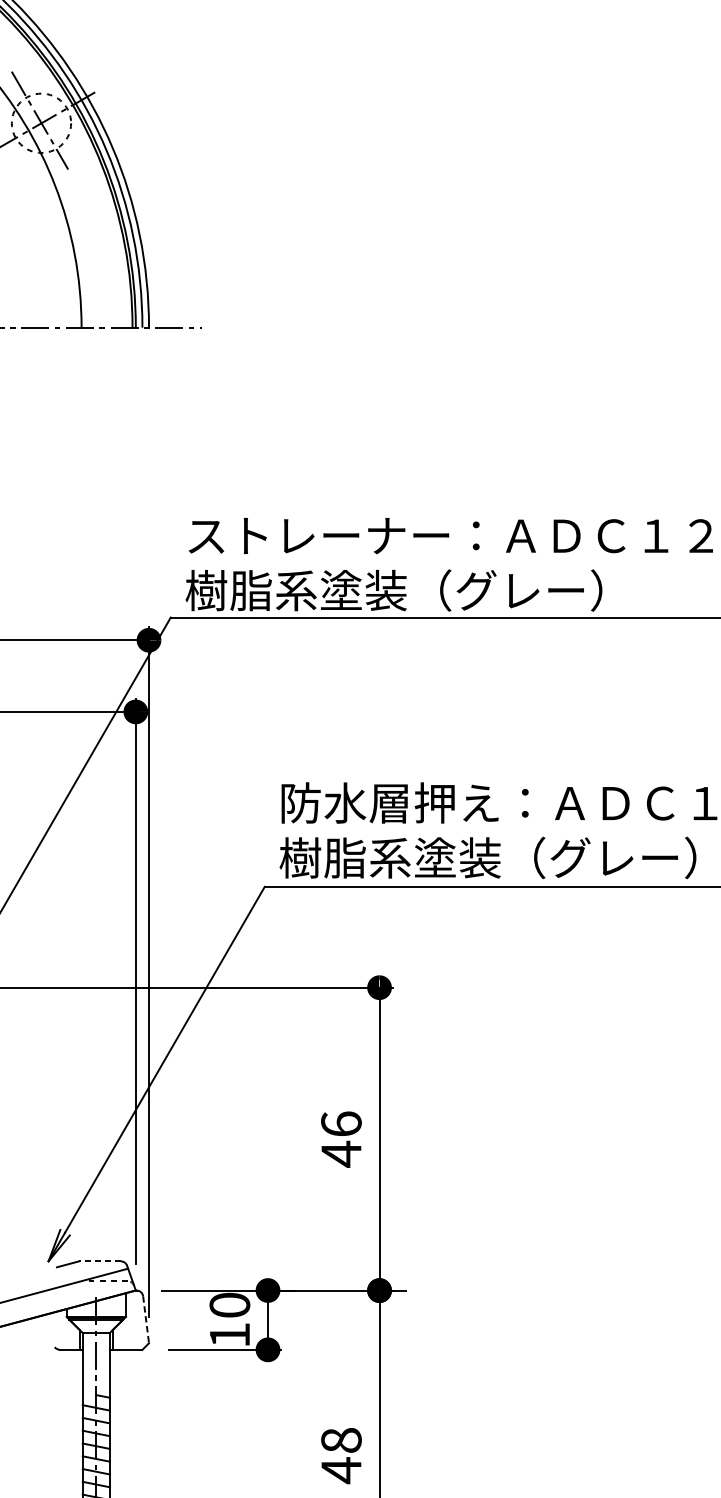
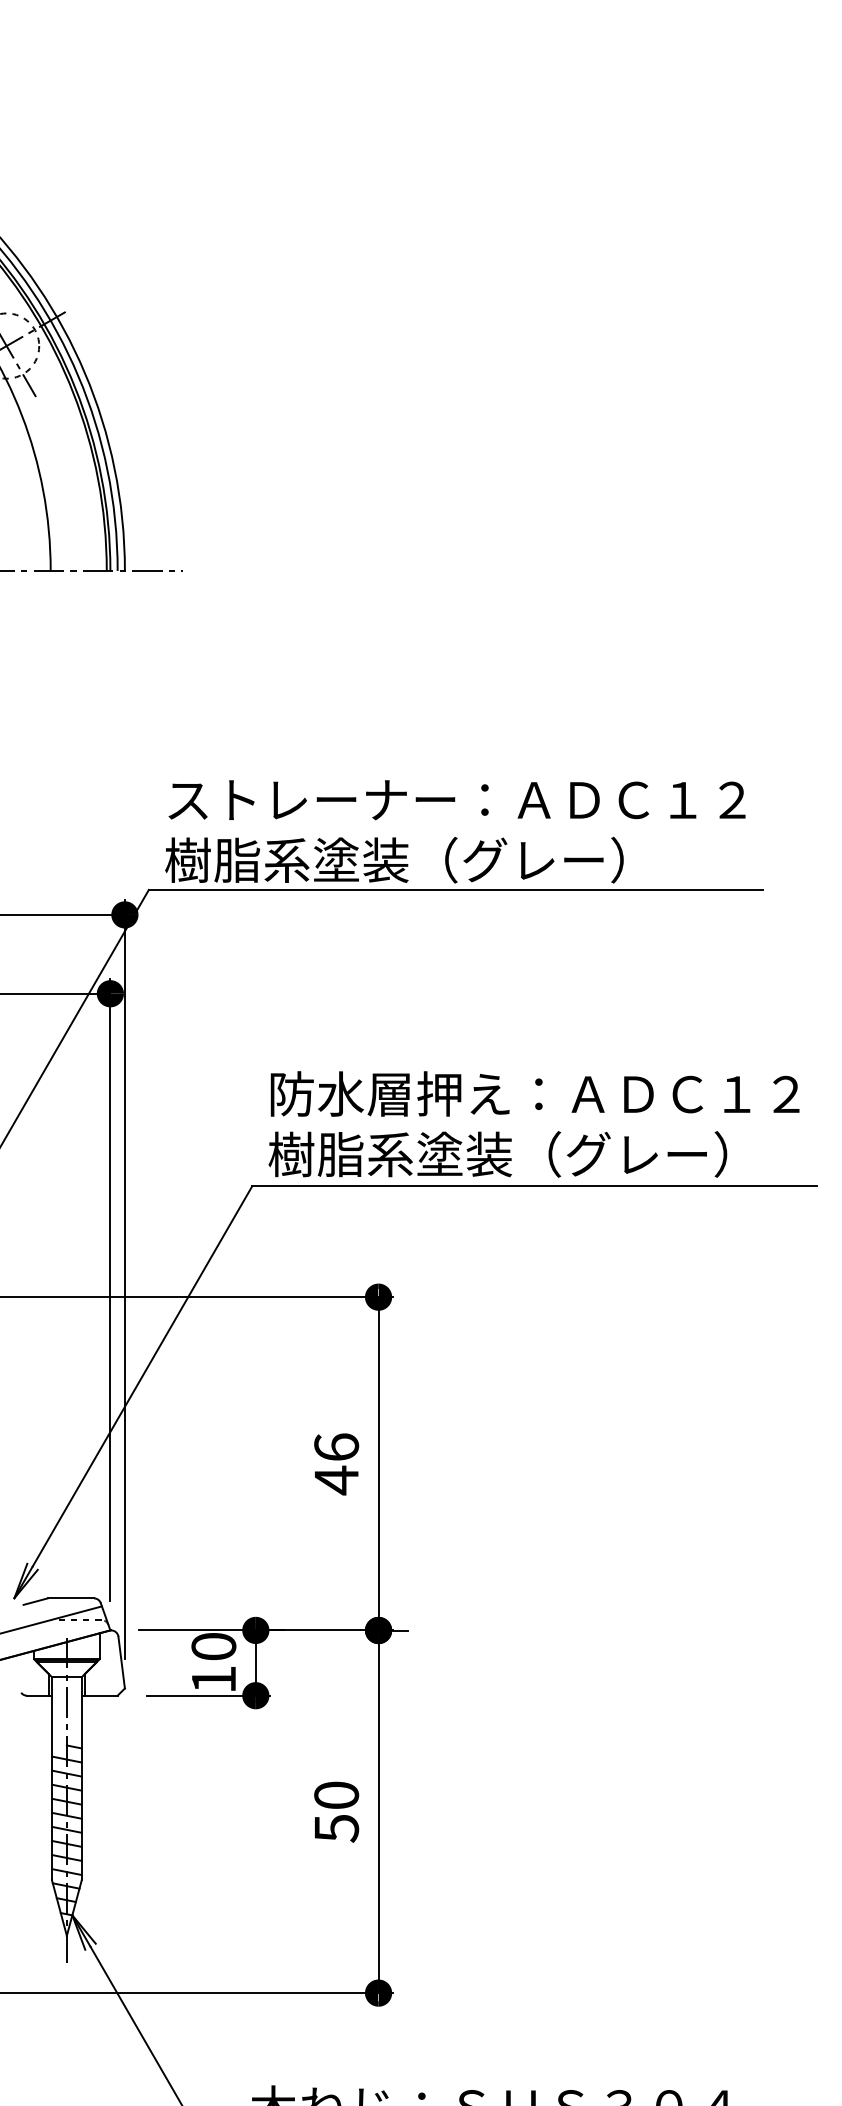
line: (99, 1261) -> (70, 1598), dashed -> solid
line: (145, 1320) -> (121, 1663), dashed -> solid
text: (341, 1455) -> (336, 1812), 48 -> 50

